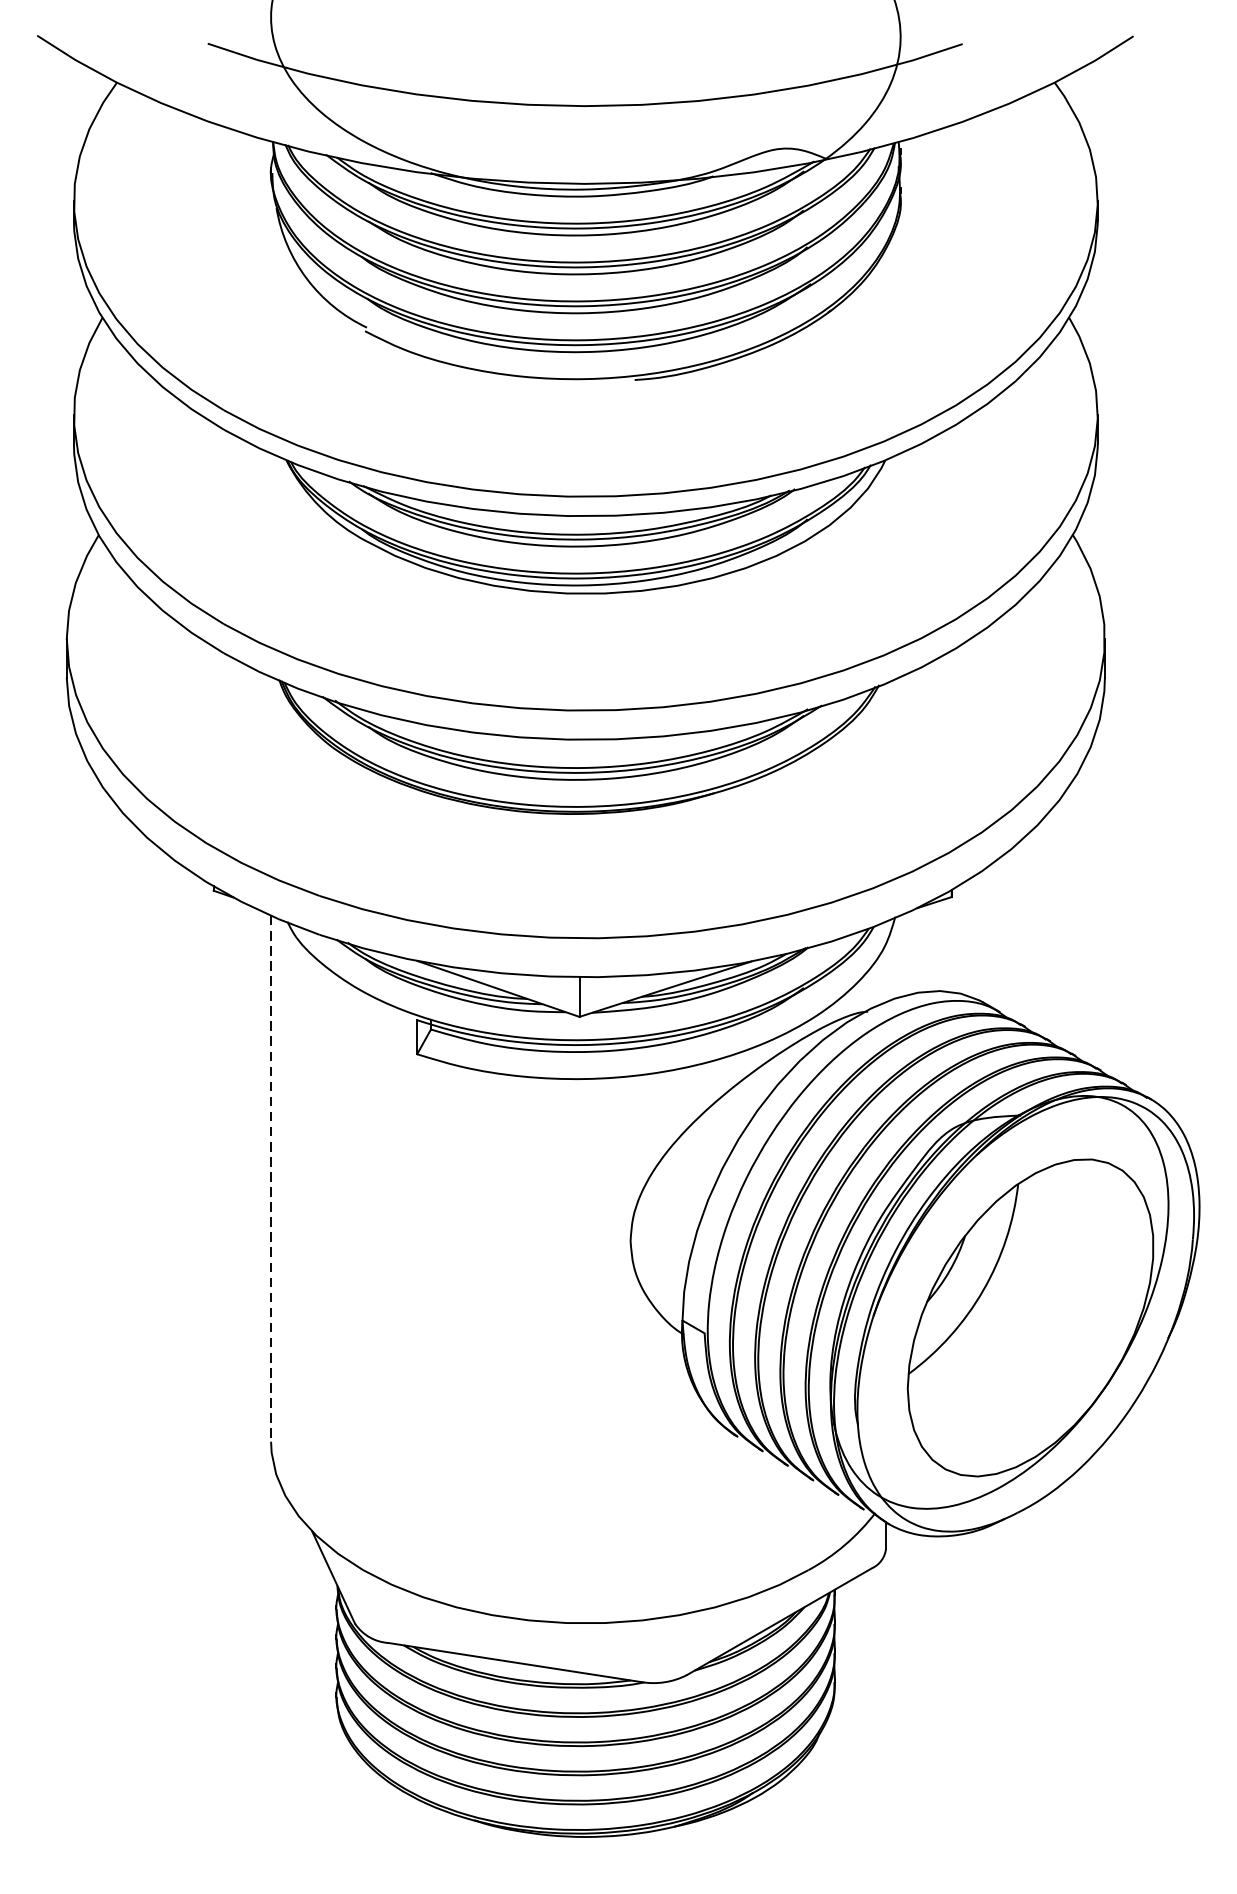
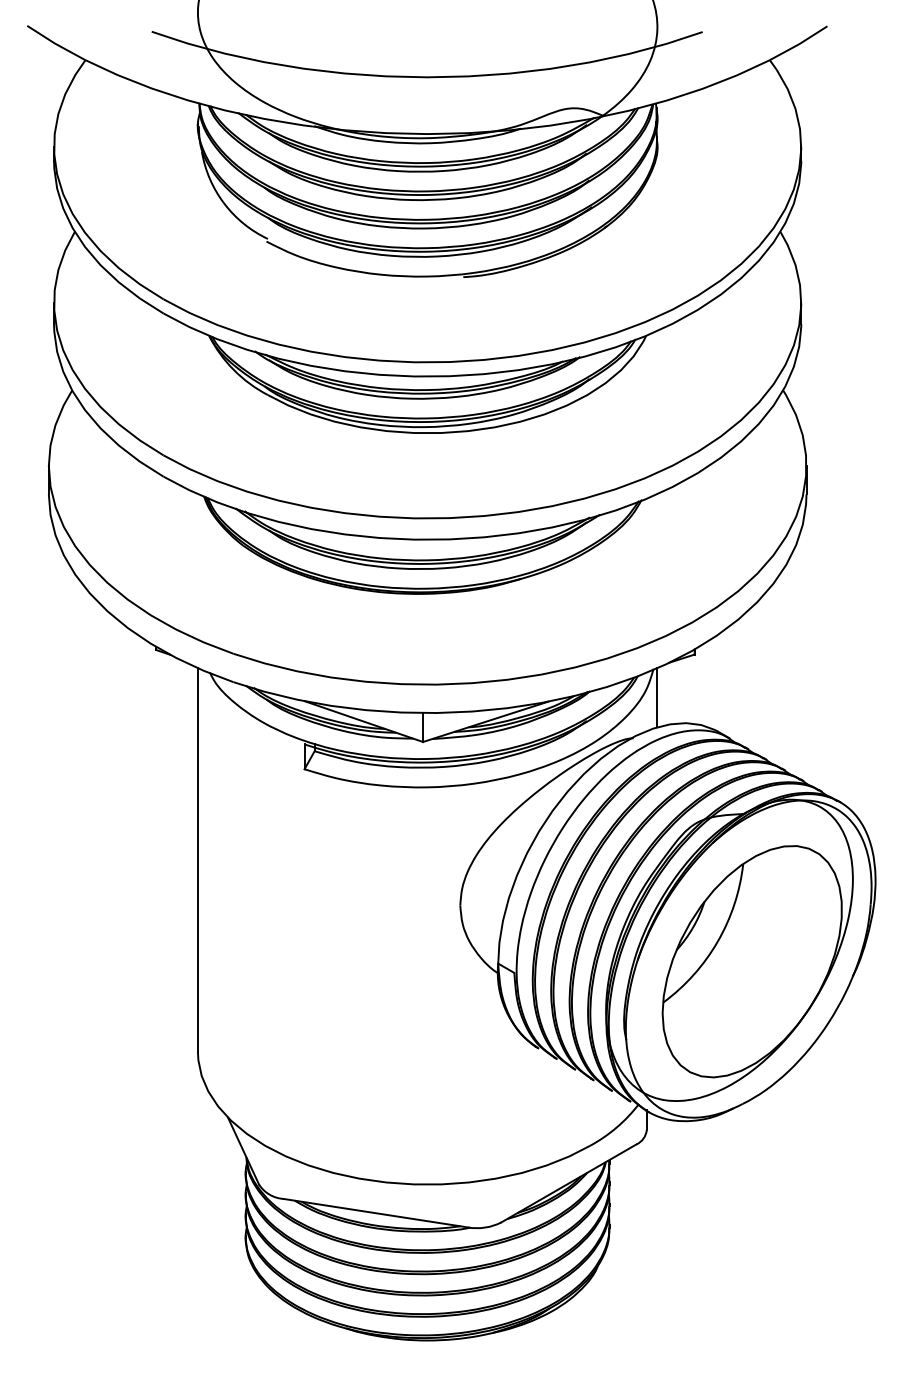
line: (900, 955) -> (657, 697), added
line: (270, 1179) -> (197, 860), dashed -> solid

